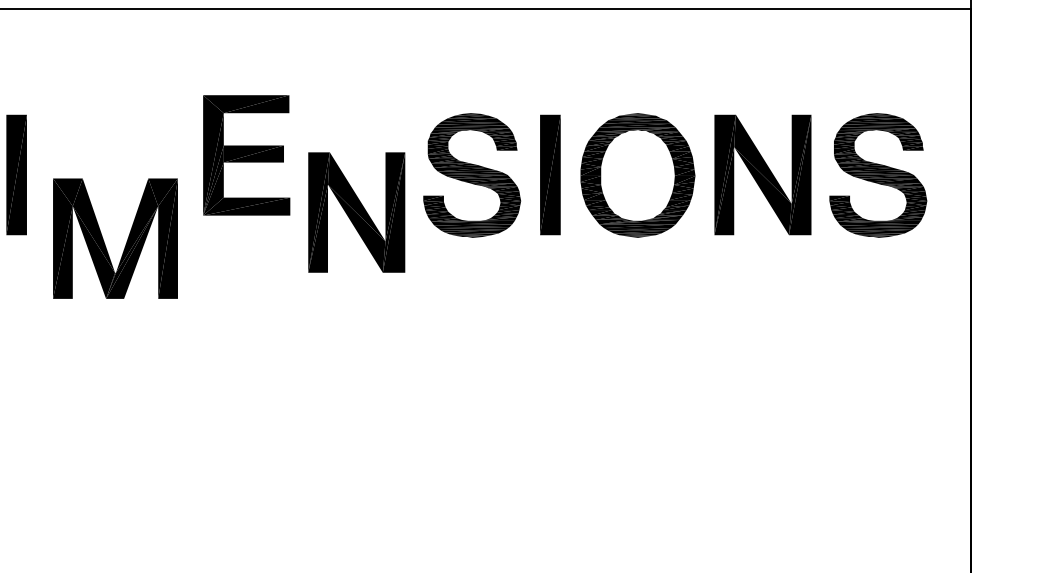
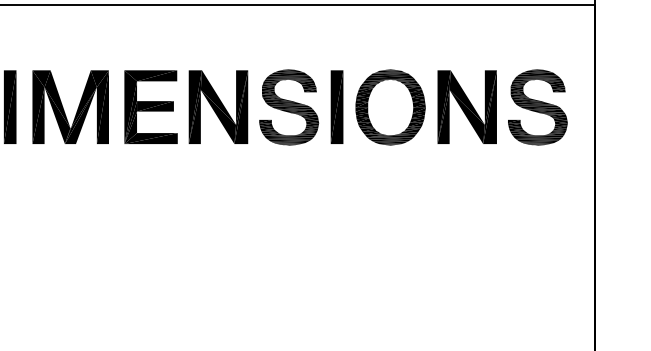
part: (245, 154) -> (150, 106), moved
part: (356, 211) -> (218, 106), moved
part: (103, 239) -> (63, 107), moved

